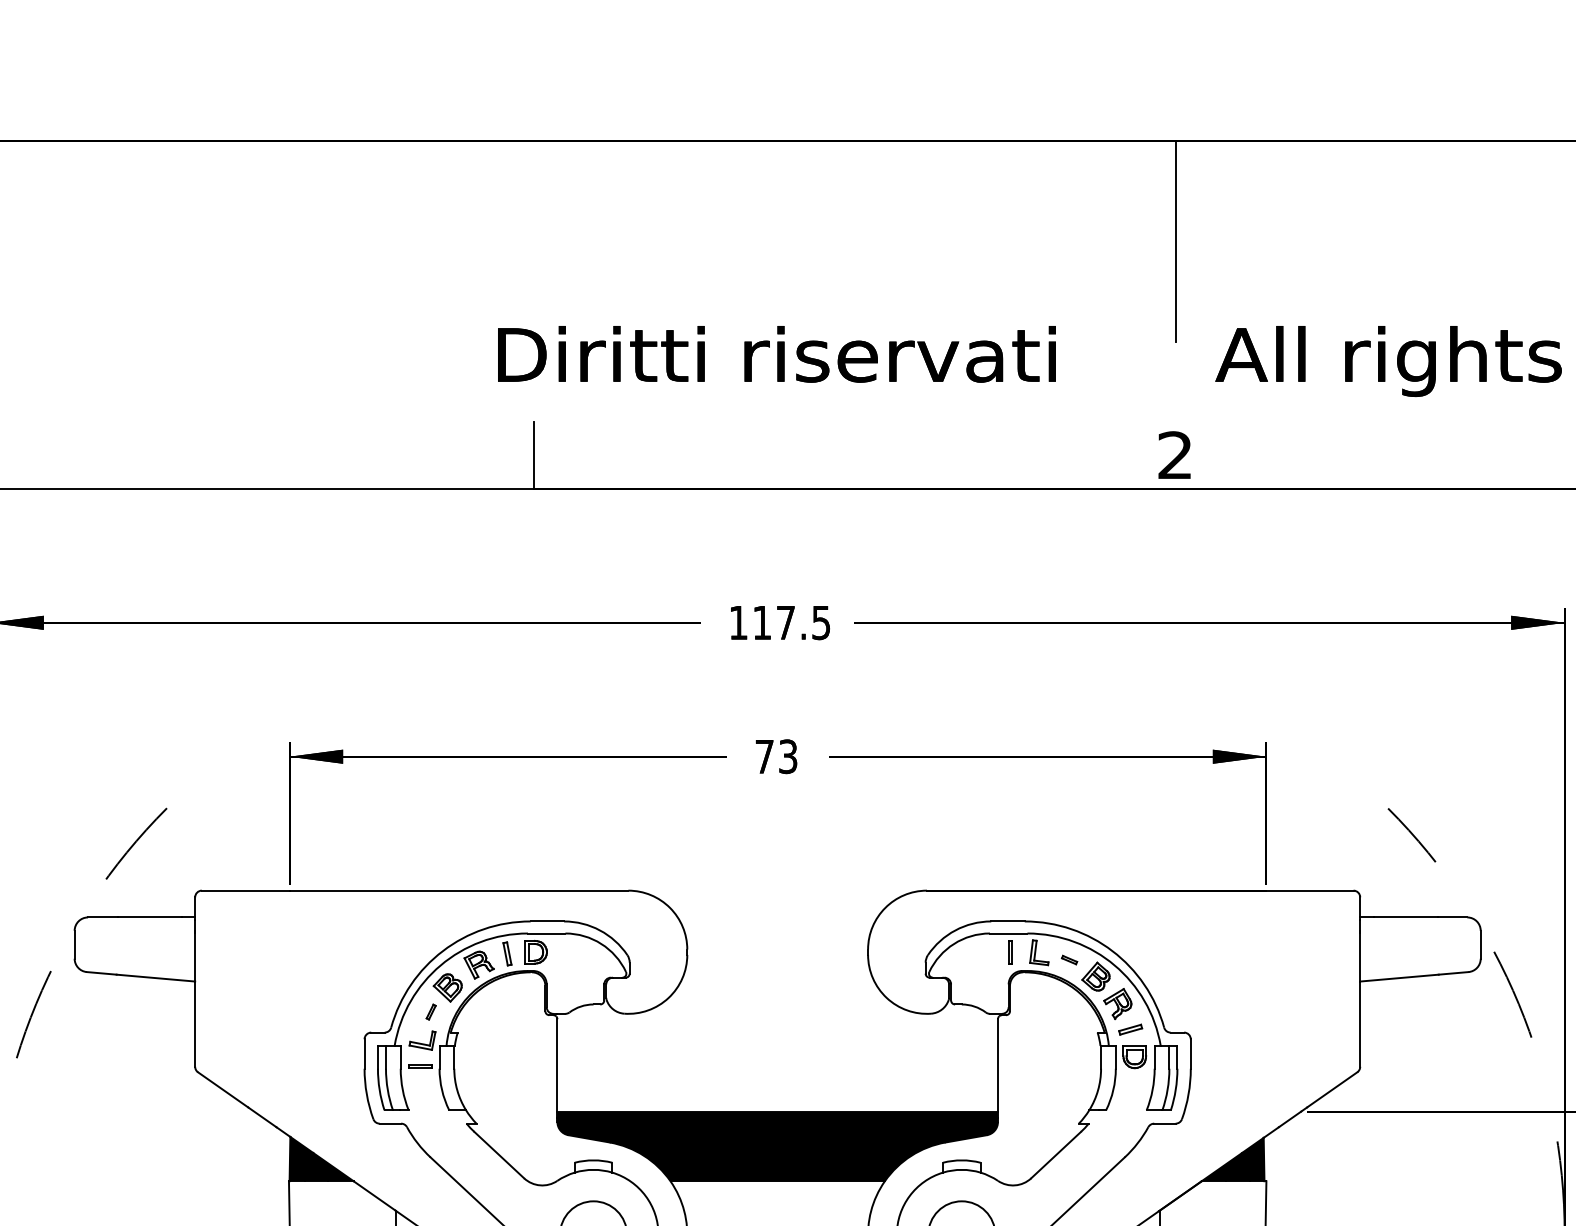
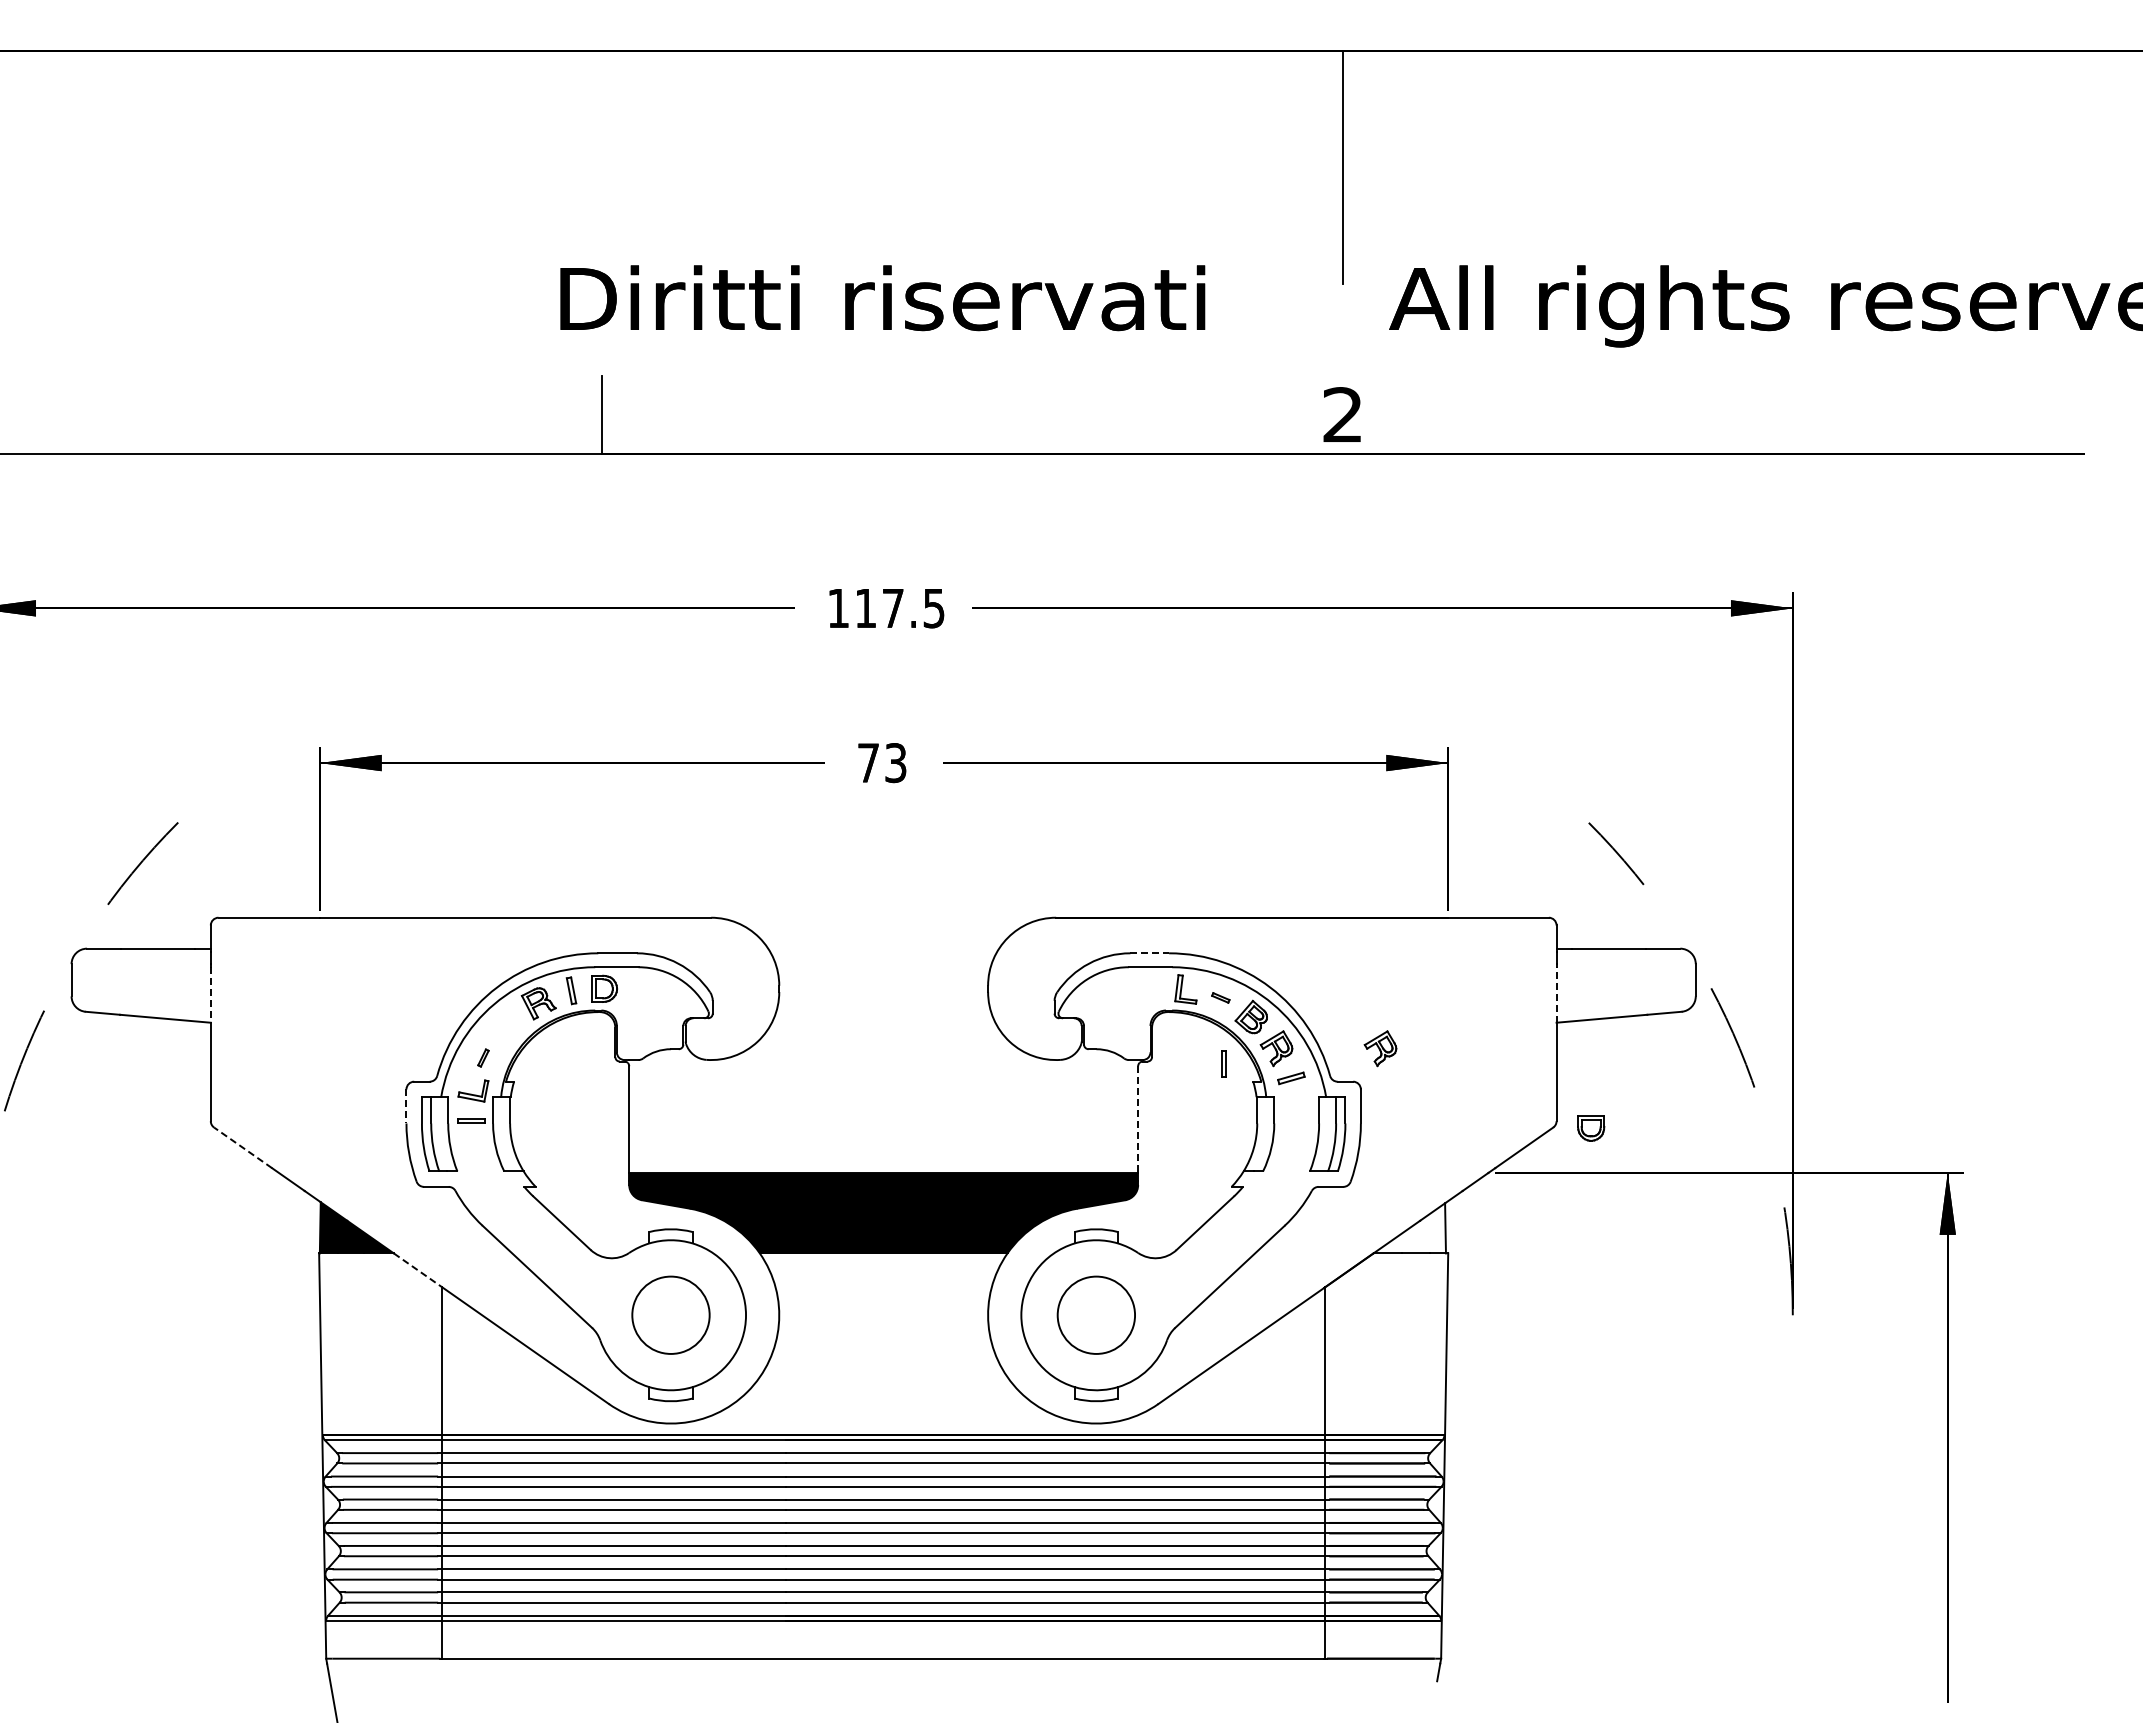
line: (1008, 921) -> (1150, 953), solid -> dashed
part: (1010, 951) -> (1223, 1063), moved
line: (194, 957) -> (210, 994), solid -> dashed
line: (1360, 957) -> (1556, 994), solid -> dashed
part: (447, 988) -> (502, 1030), removed
part: (1207, 1003) -> (1380, 1048), added
line: (364, 1054) -> (406, 1106), solid -> dashed
part: (1135, 1057) -> (1591, 1128), moved
line: (998, 1066) -> (1138, 1120), solid -> dashed
line: (222, 1089) -> (242, 1147), solid -> dashed
fill: (1232, 1159) -> (1409, 1228), removed
line: (374, 1196) -> (418, 1270), solid -> dashed

